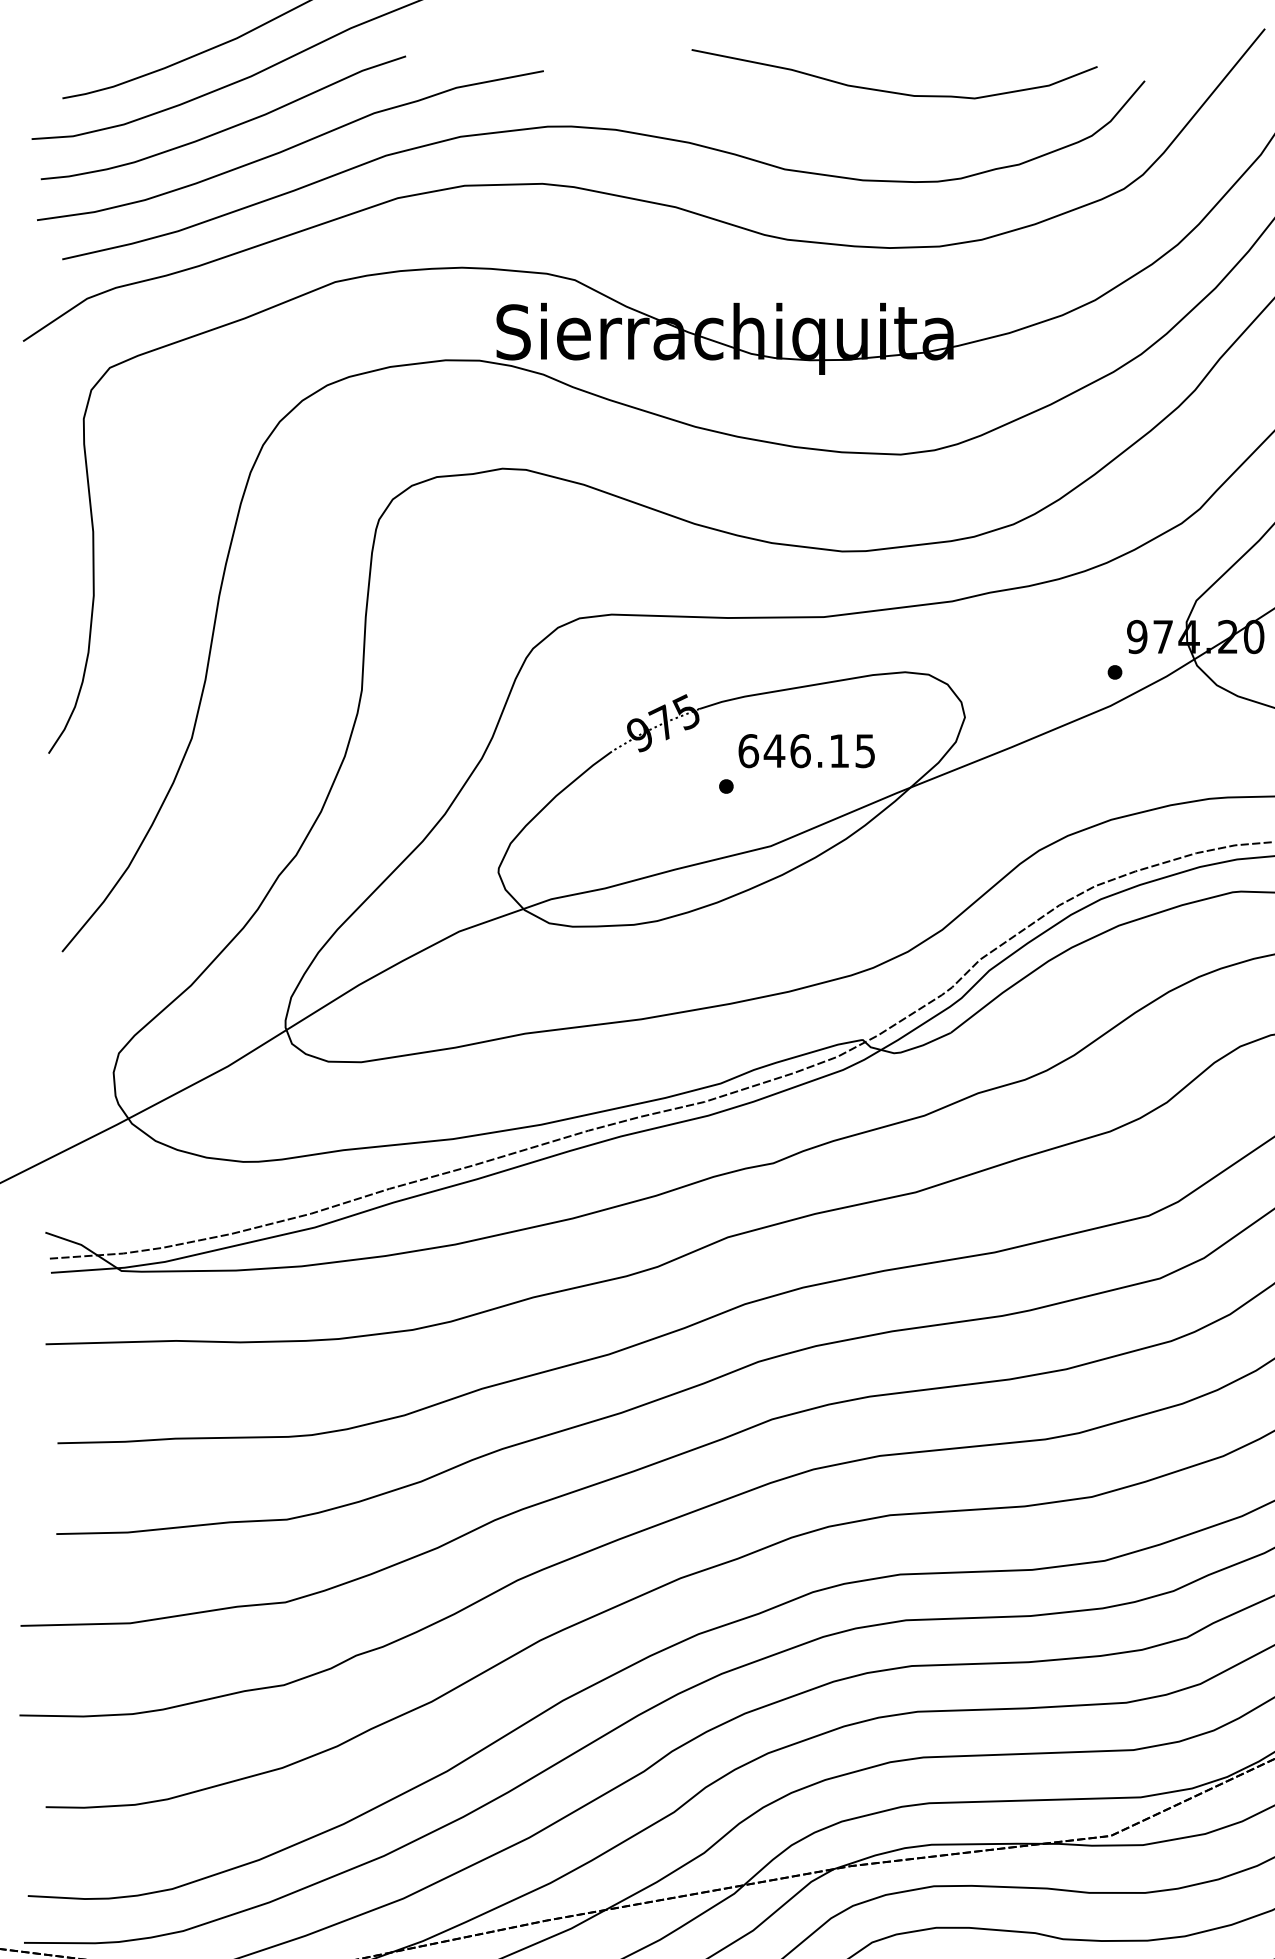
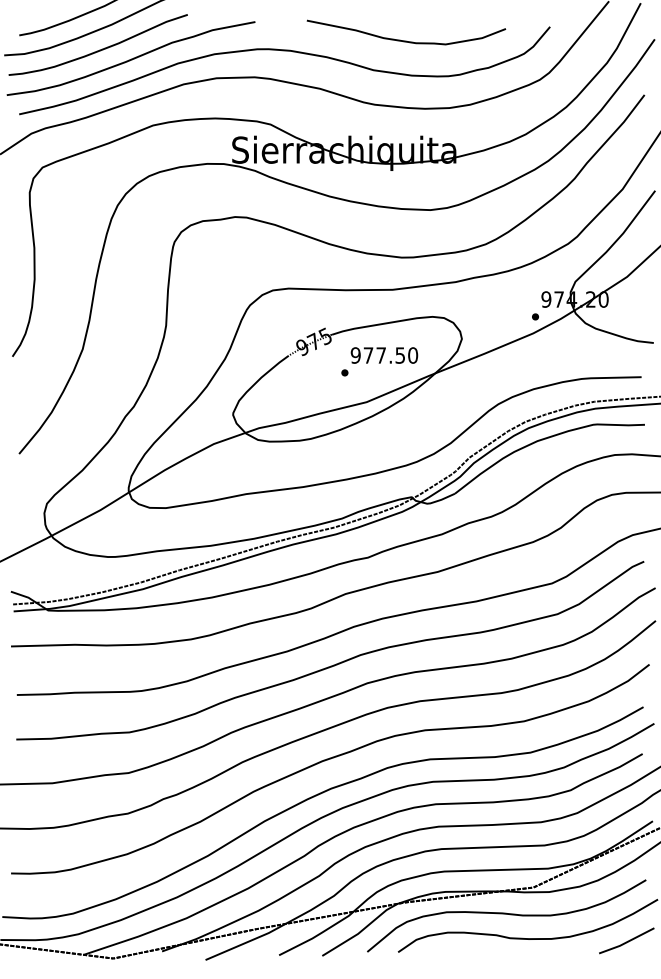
curve: (894, 90) -> (406, 40), moved
text: (807, 751) -> (384, 355), 646.15 -> 977.50

